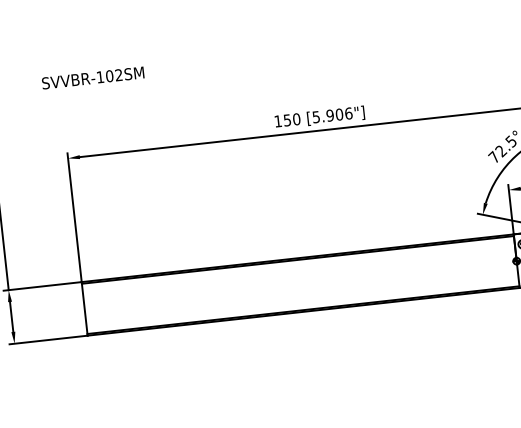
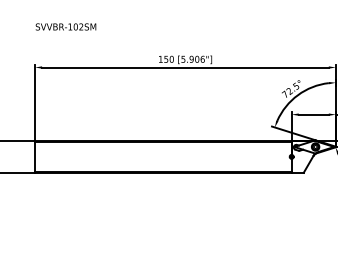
text: (92, 77) -> (65, 26), moved

